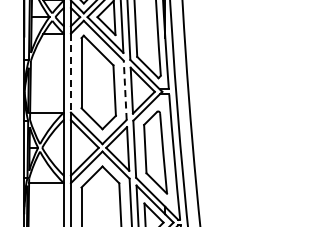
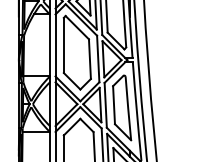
line: (70, 73) -> (55, 45), dashed -> solid
line: (125, 90) -> (98, 59), dashed -> solid

